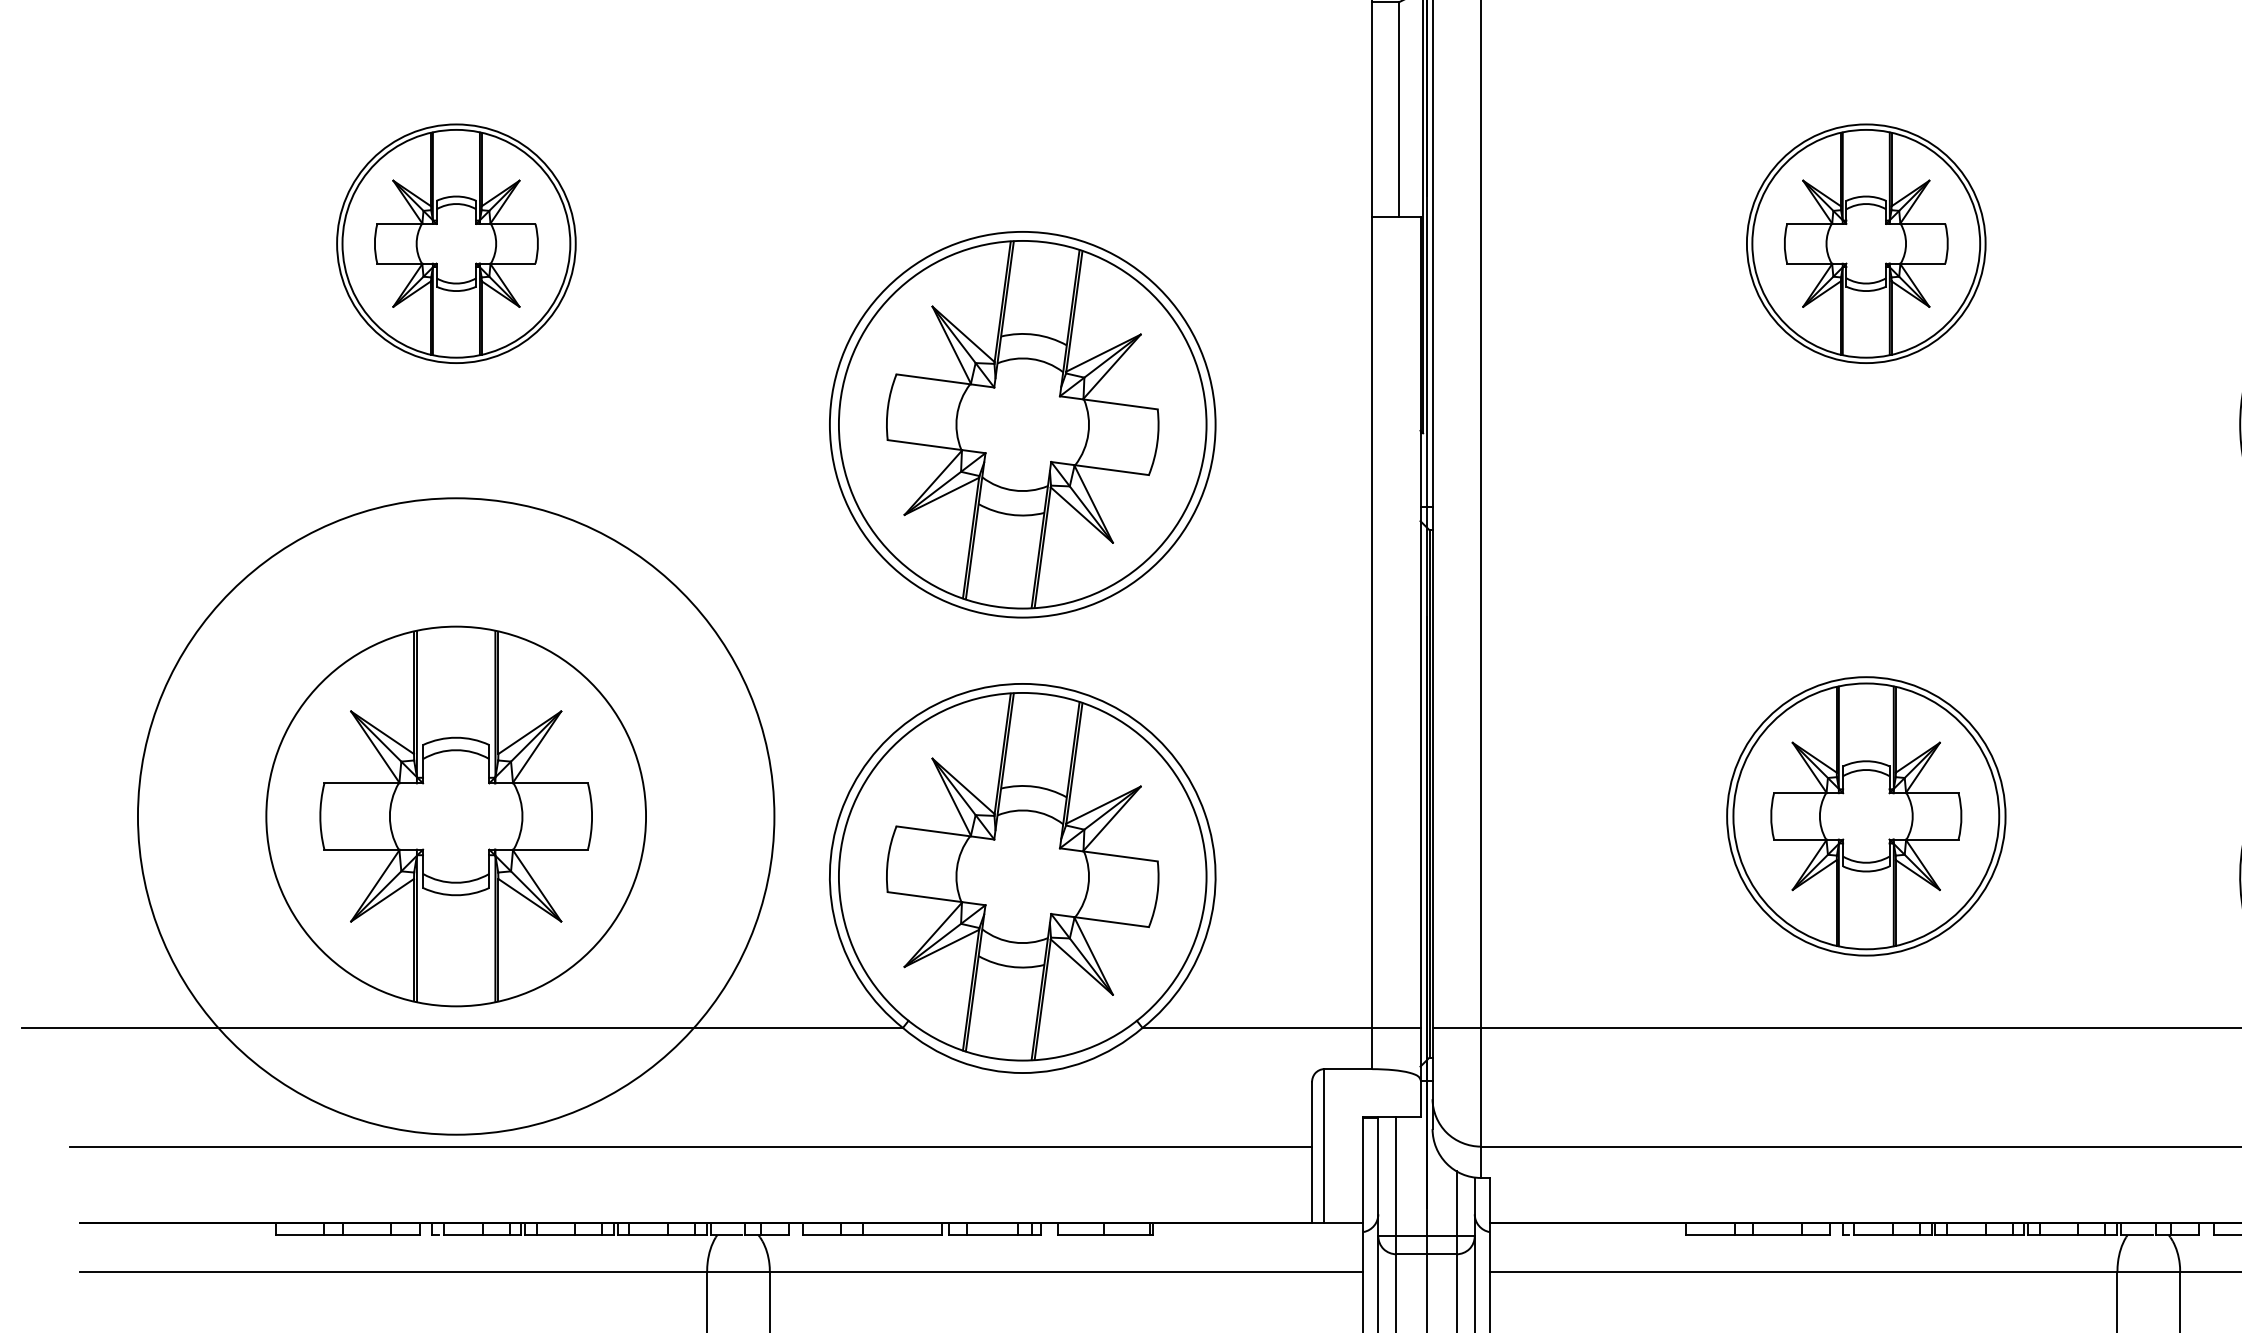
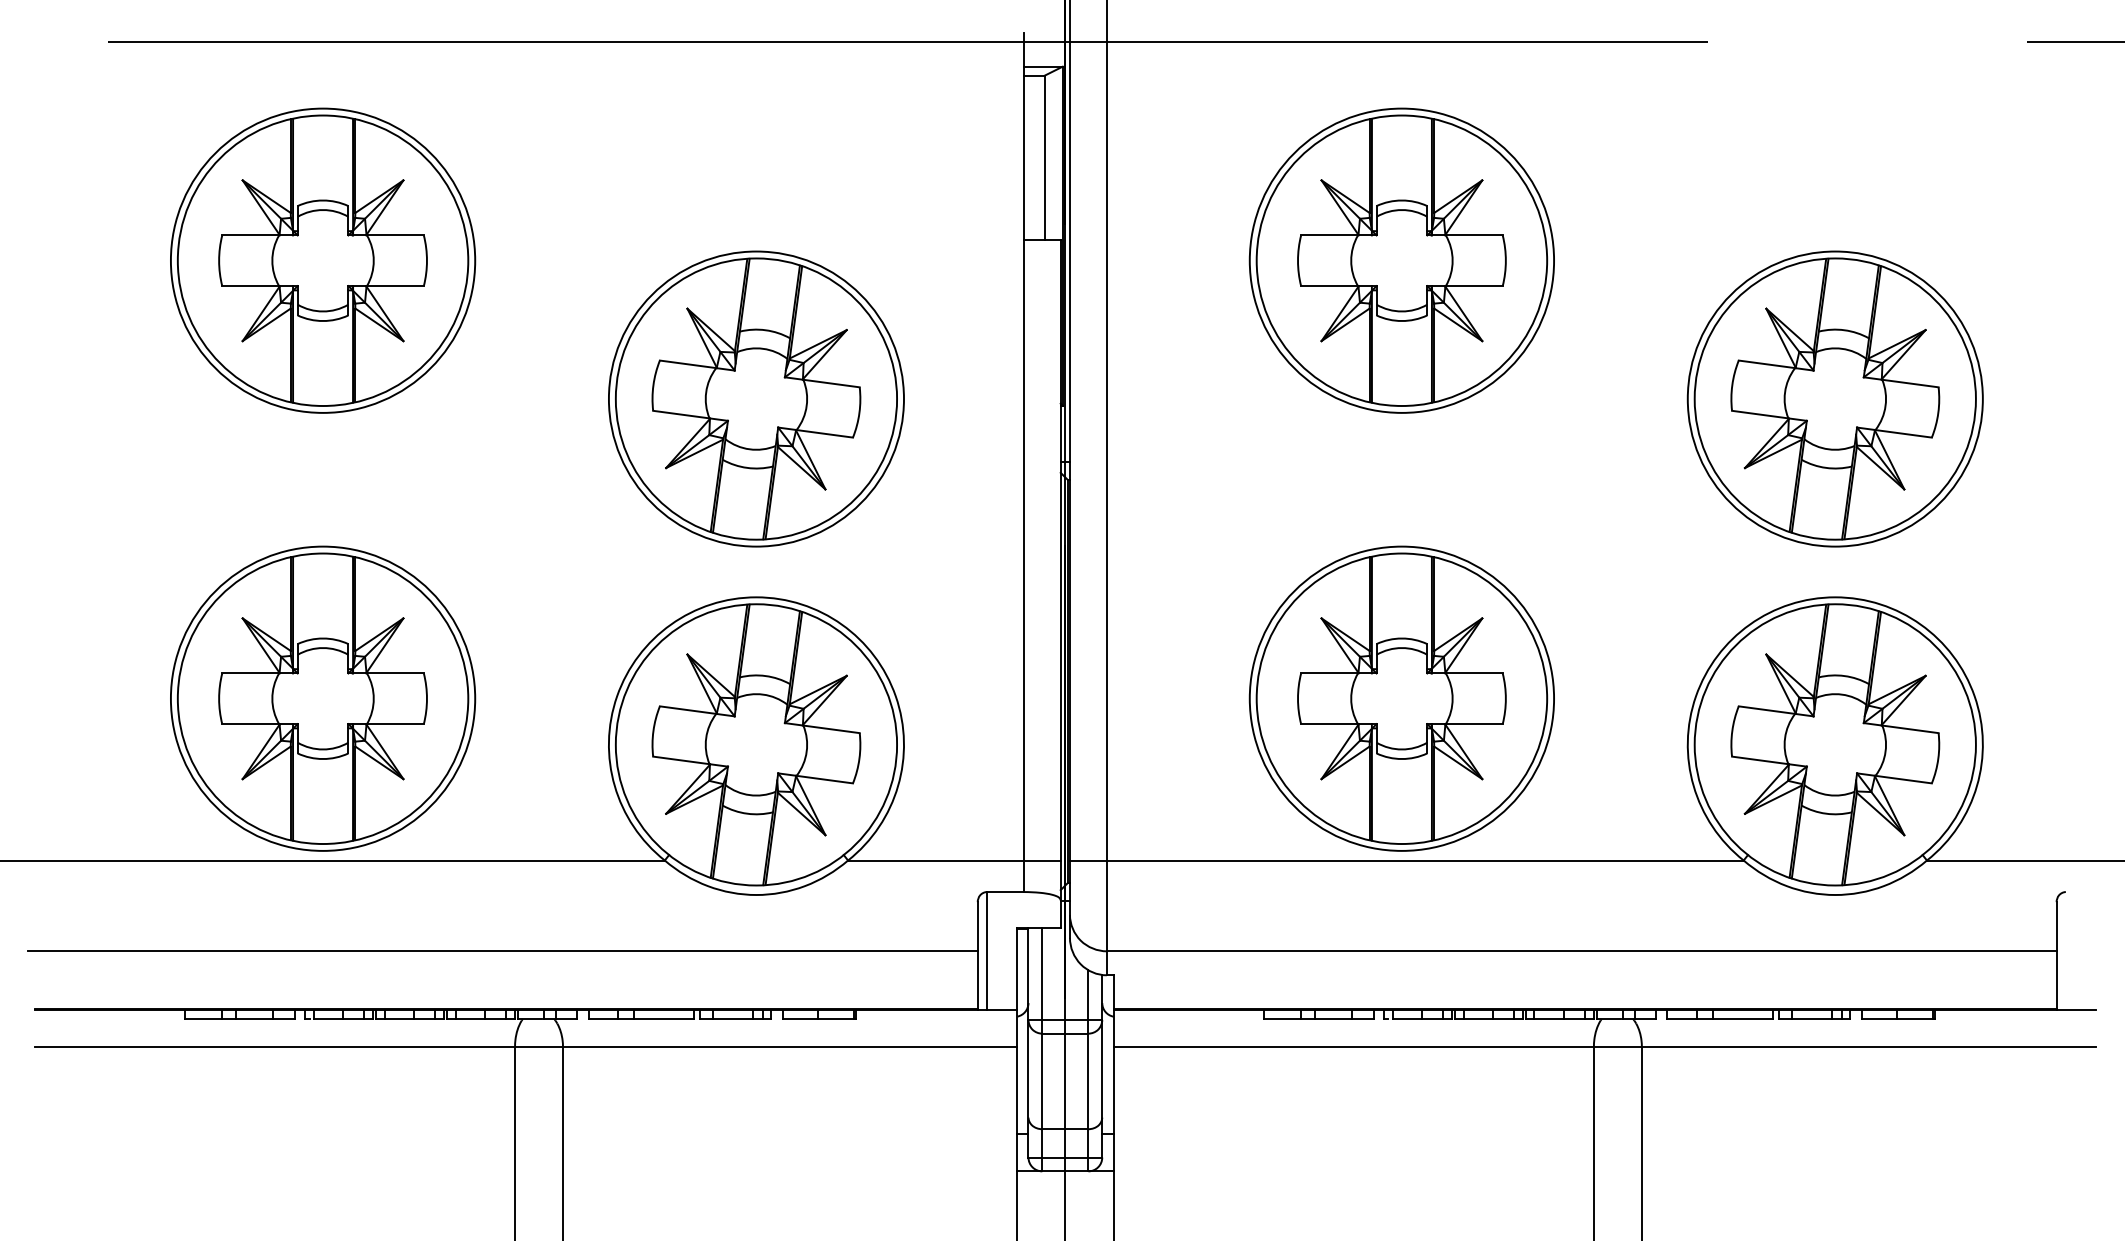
part: (456, 243) -> (323, 260), size x1.67
part: (1865, 243) -> (1401, 260), size x1.67
circle: (455, 816) -> (322, 698), size x0.62
part: (1865, 816) -> (1401, 698), size x1.43

